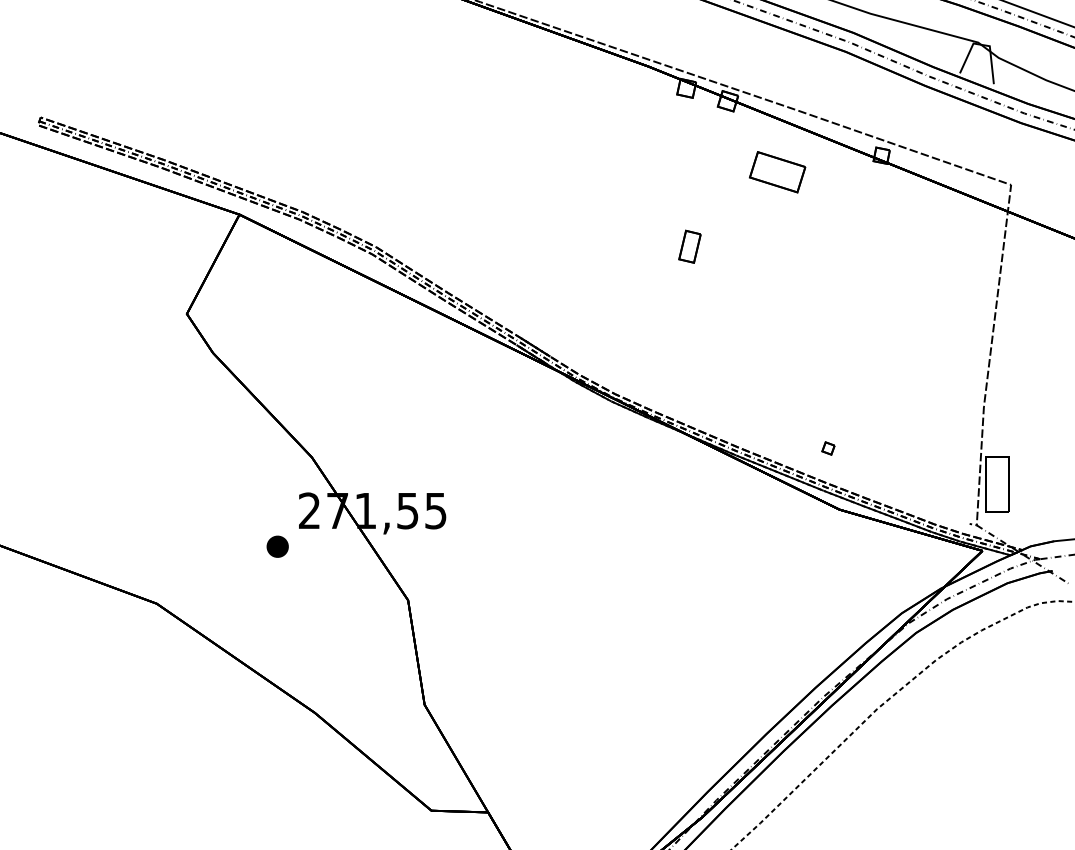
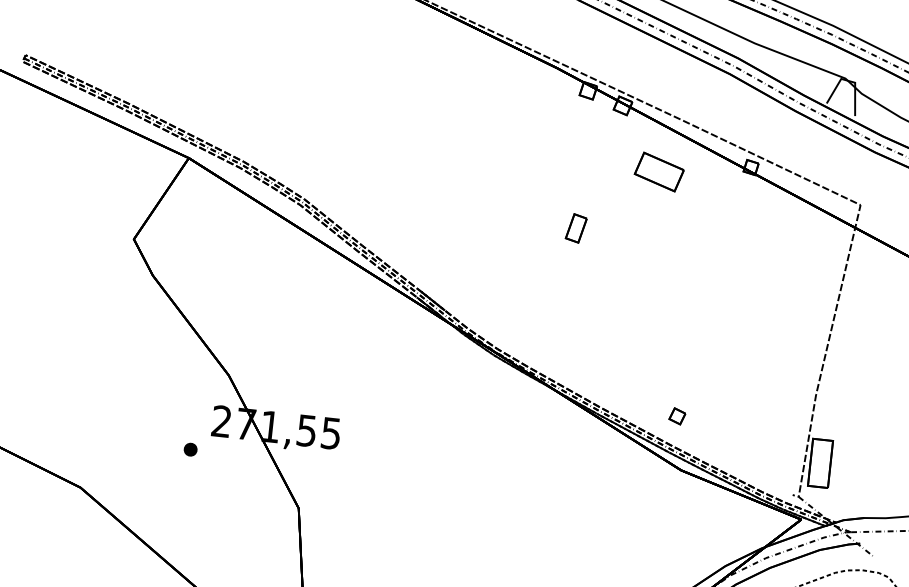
part: (828, 448) -> (677, 416), size x1.43
part: (277, 546) -> (190, 449), size x0.71

